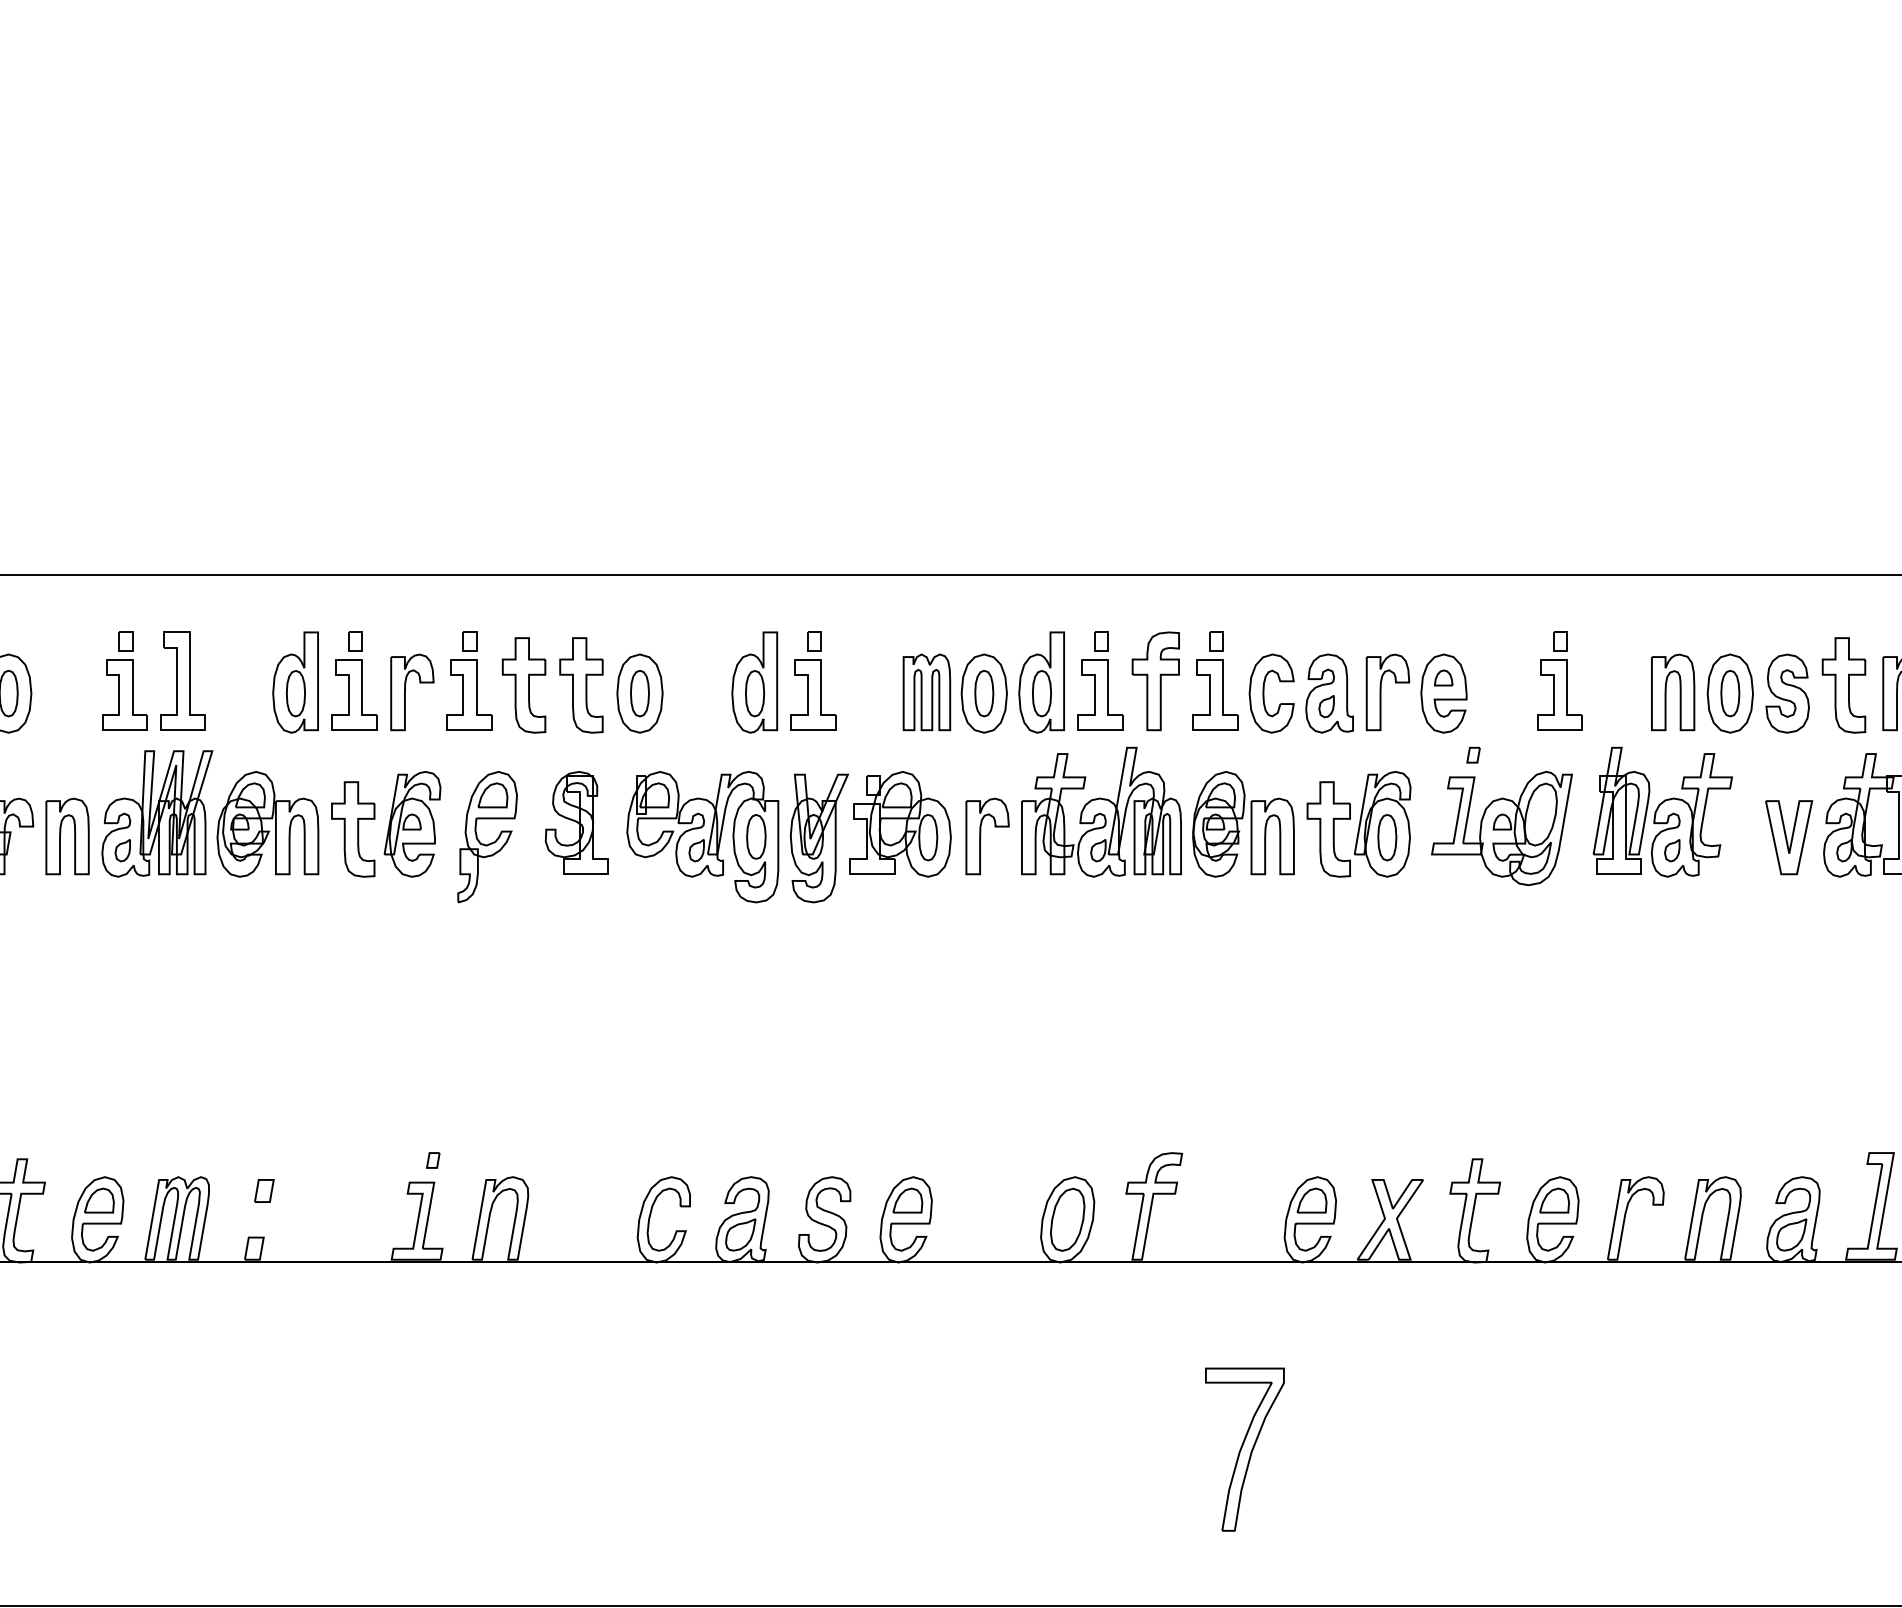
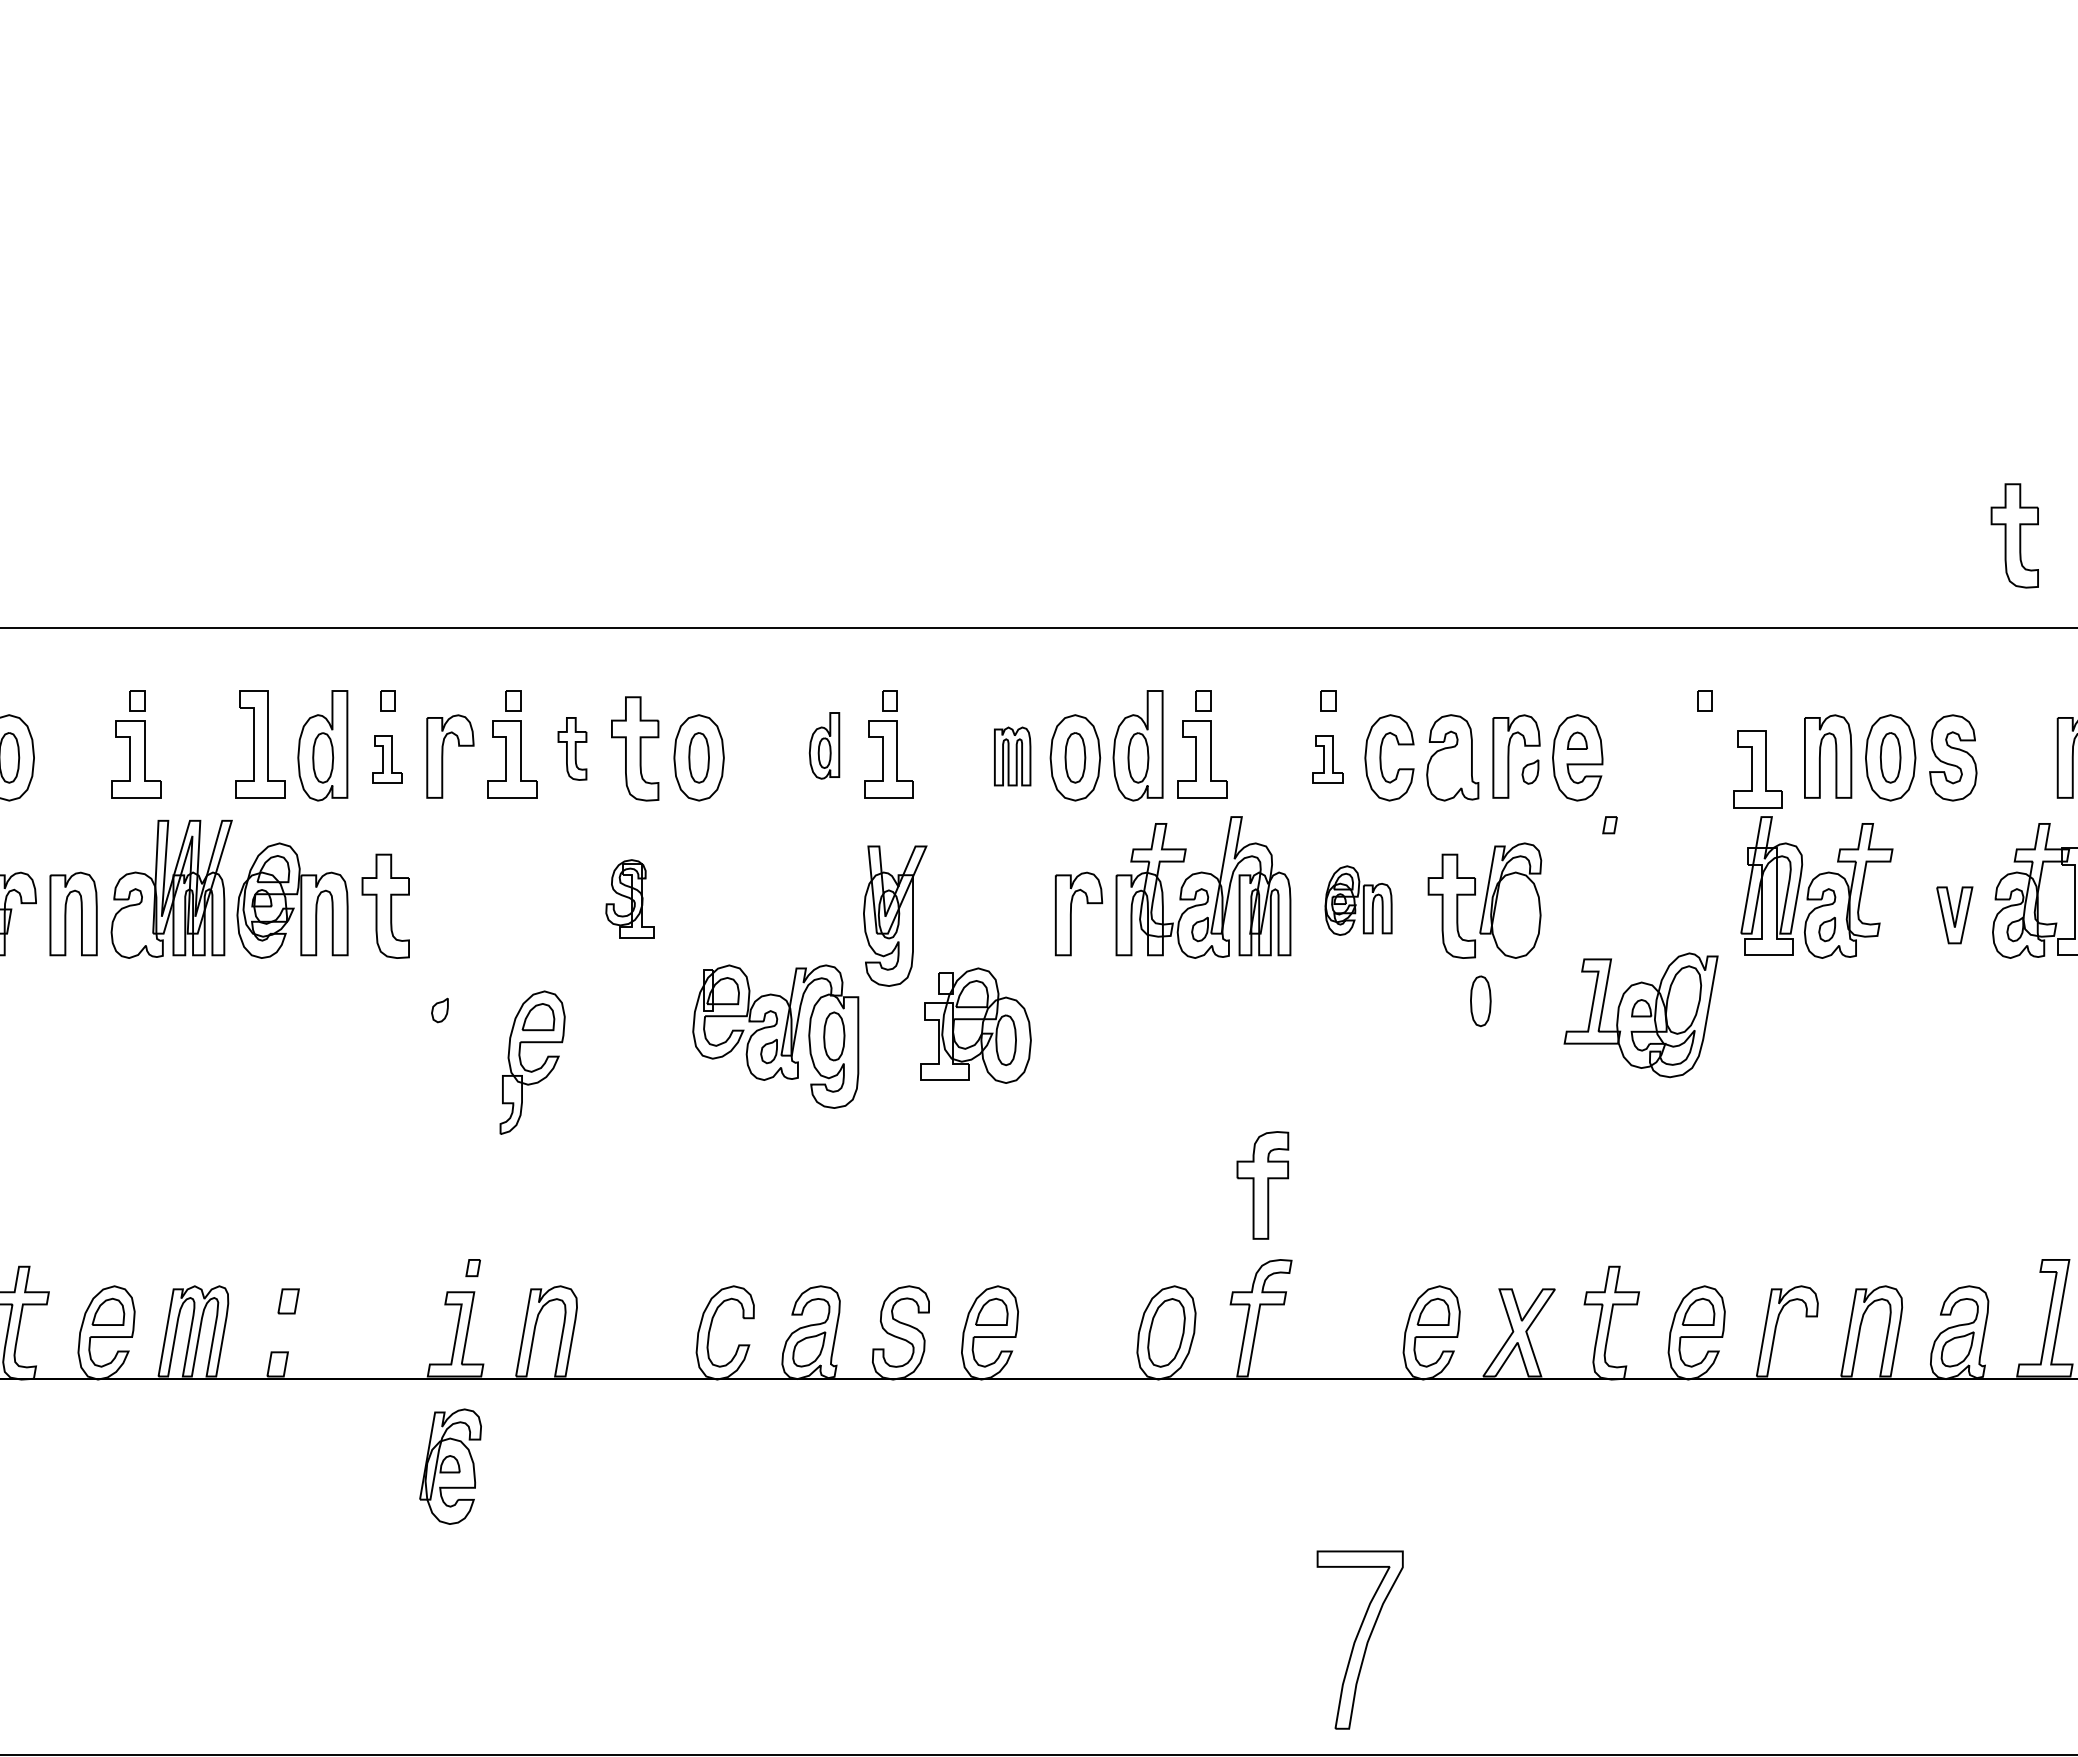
part: (182, 681) -> (260, 744), moved
part: (1155, 681) -> (1262, 1185), moved
part: (754, 682) -> (824, 745), size x0.6
part: (524, 685) -> (572, 748), size x0.6
part: (1843, 685) -> (2014, 535), moved
part: (926, 692) -> (1012, 756), size x0.7
part: (354, 695) -> (387, 759), size x0.6
part: (1215, 695) -> (1327, 759), size x0.6
part: (1559, 695) -> (1757, 769), moved
part: (1326, 706) -> (1530, 771), moved
part: (576, 822) -> (629, 898), size x0.7
part: (412, 824) -> (450, 1466), moved
part: (900, 824) -> (975, 1025), moved
part: (1243, 824) -> (1358, 900), size x0.6
part: (1501, 828) -> (1640, 1015), moved
part: (702, 836) -> (775, 1036), moved
part: (1387, 837) -> (1480, 1001), moved
part: (1788, 837) -> (1954, 915), size x0.7
part: (491, 842) -> (536, 1068), moved
part: (122, 850) -> (439, 1010), moved
part: (1244, 1449) -> (1359, 1639), moved

